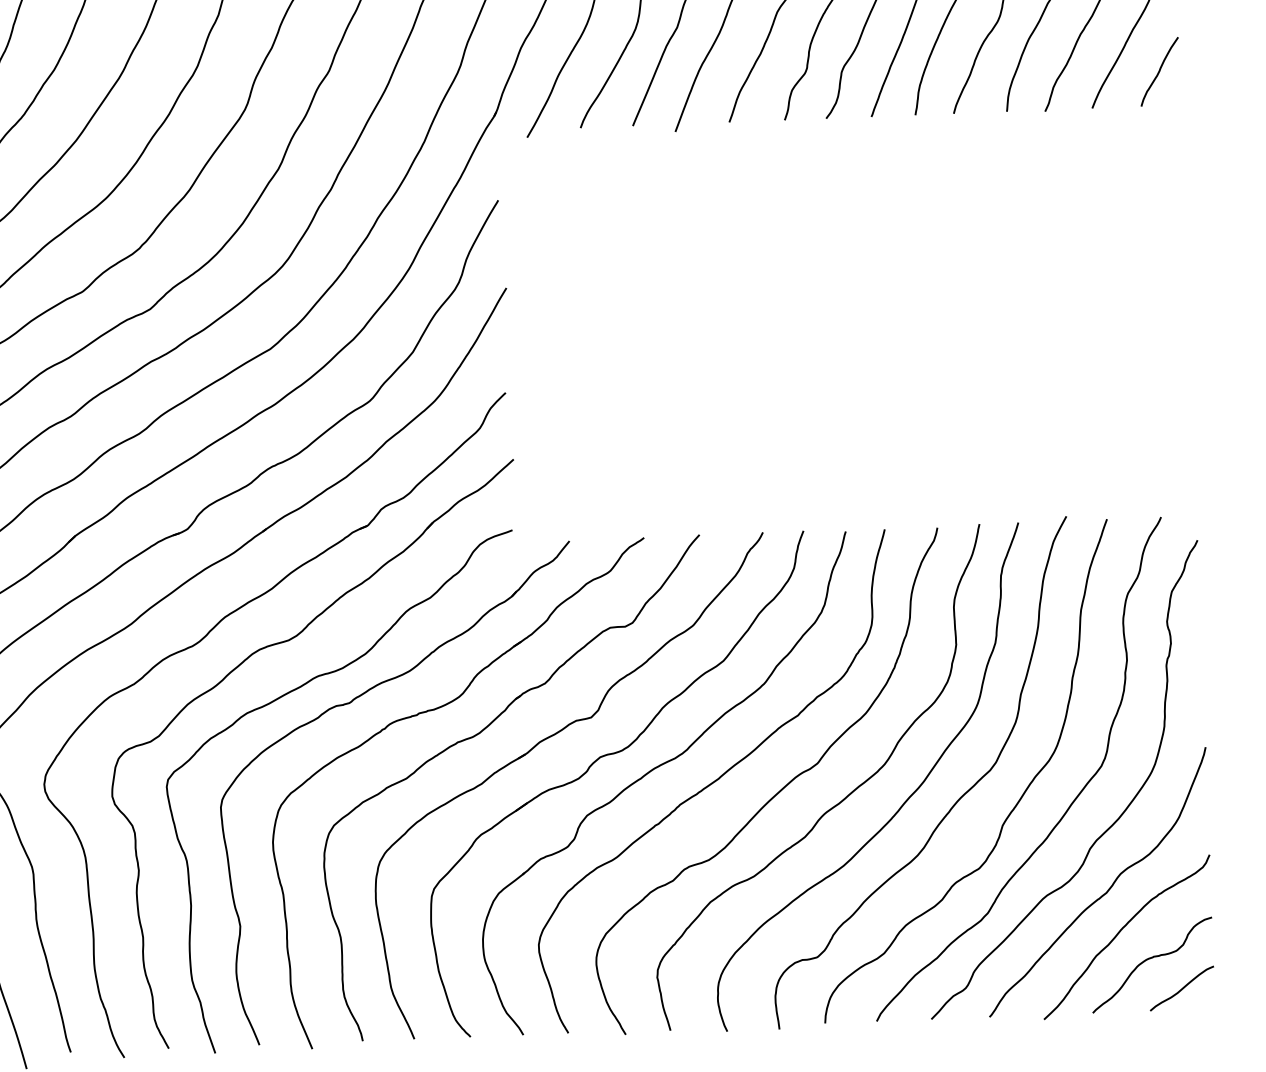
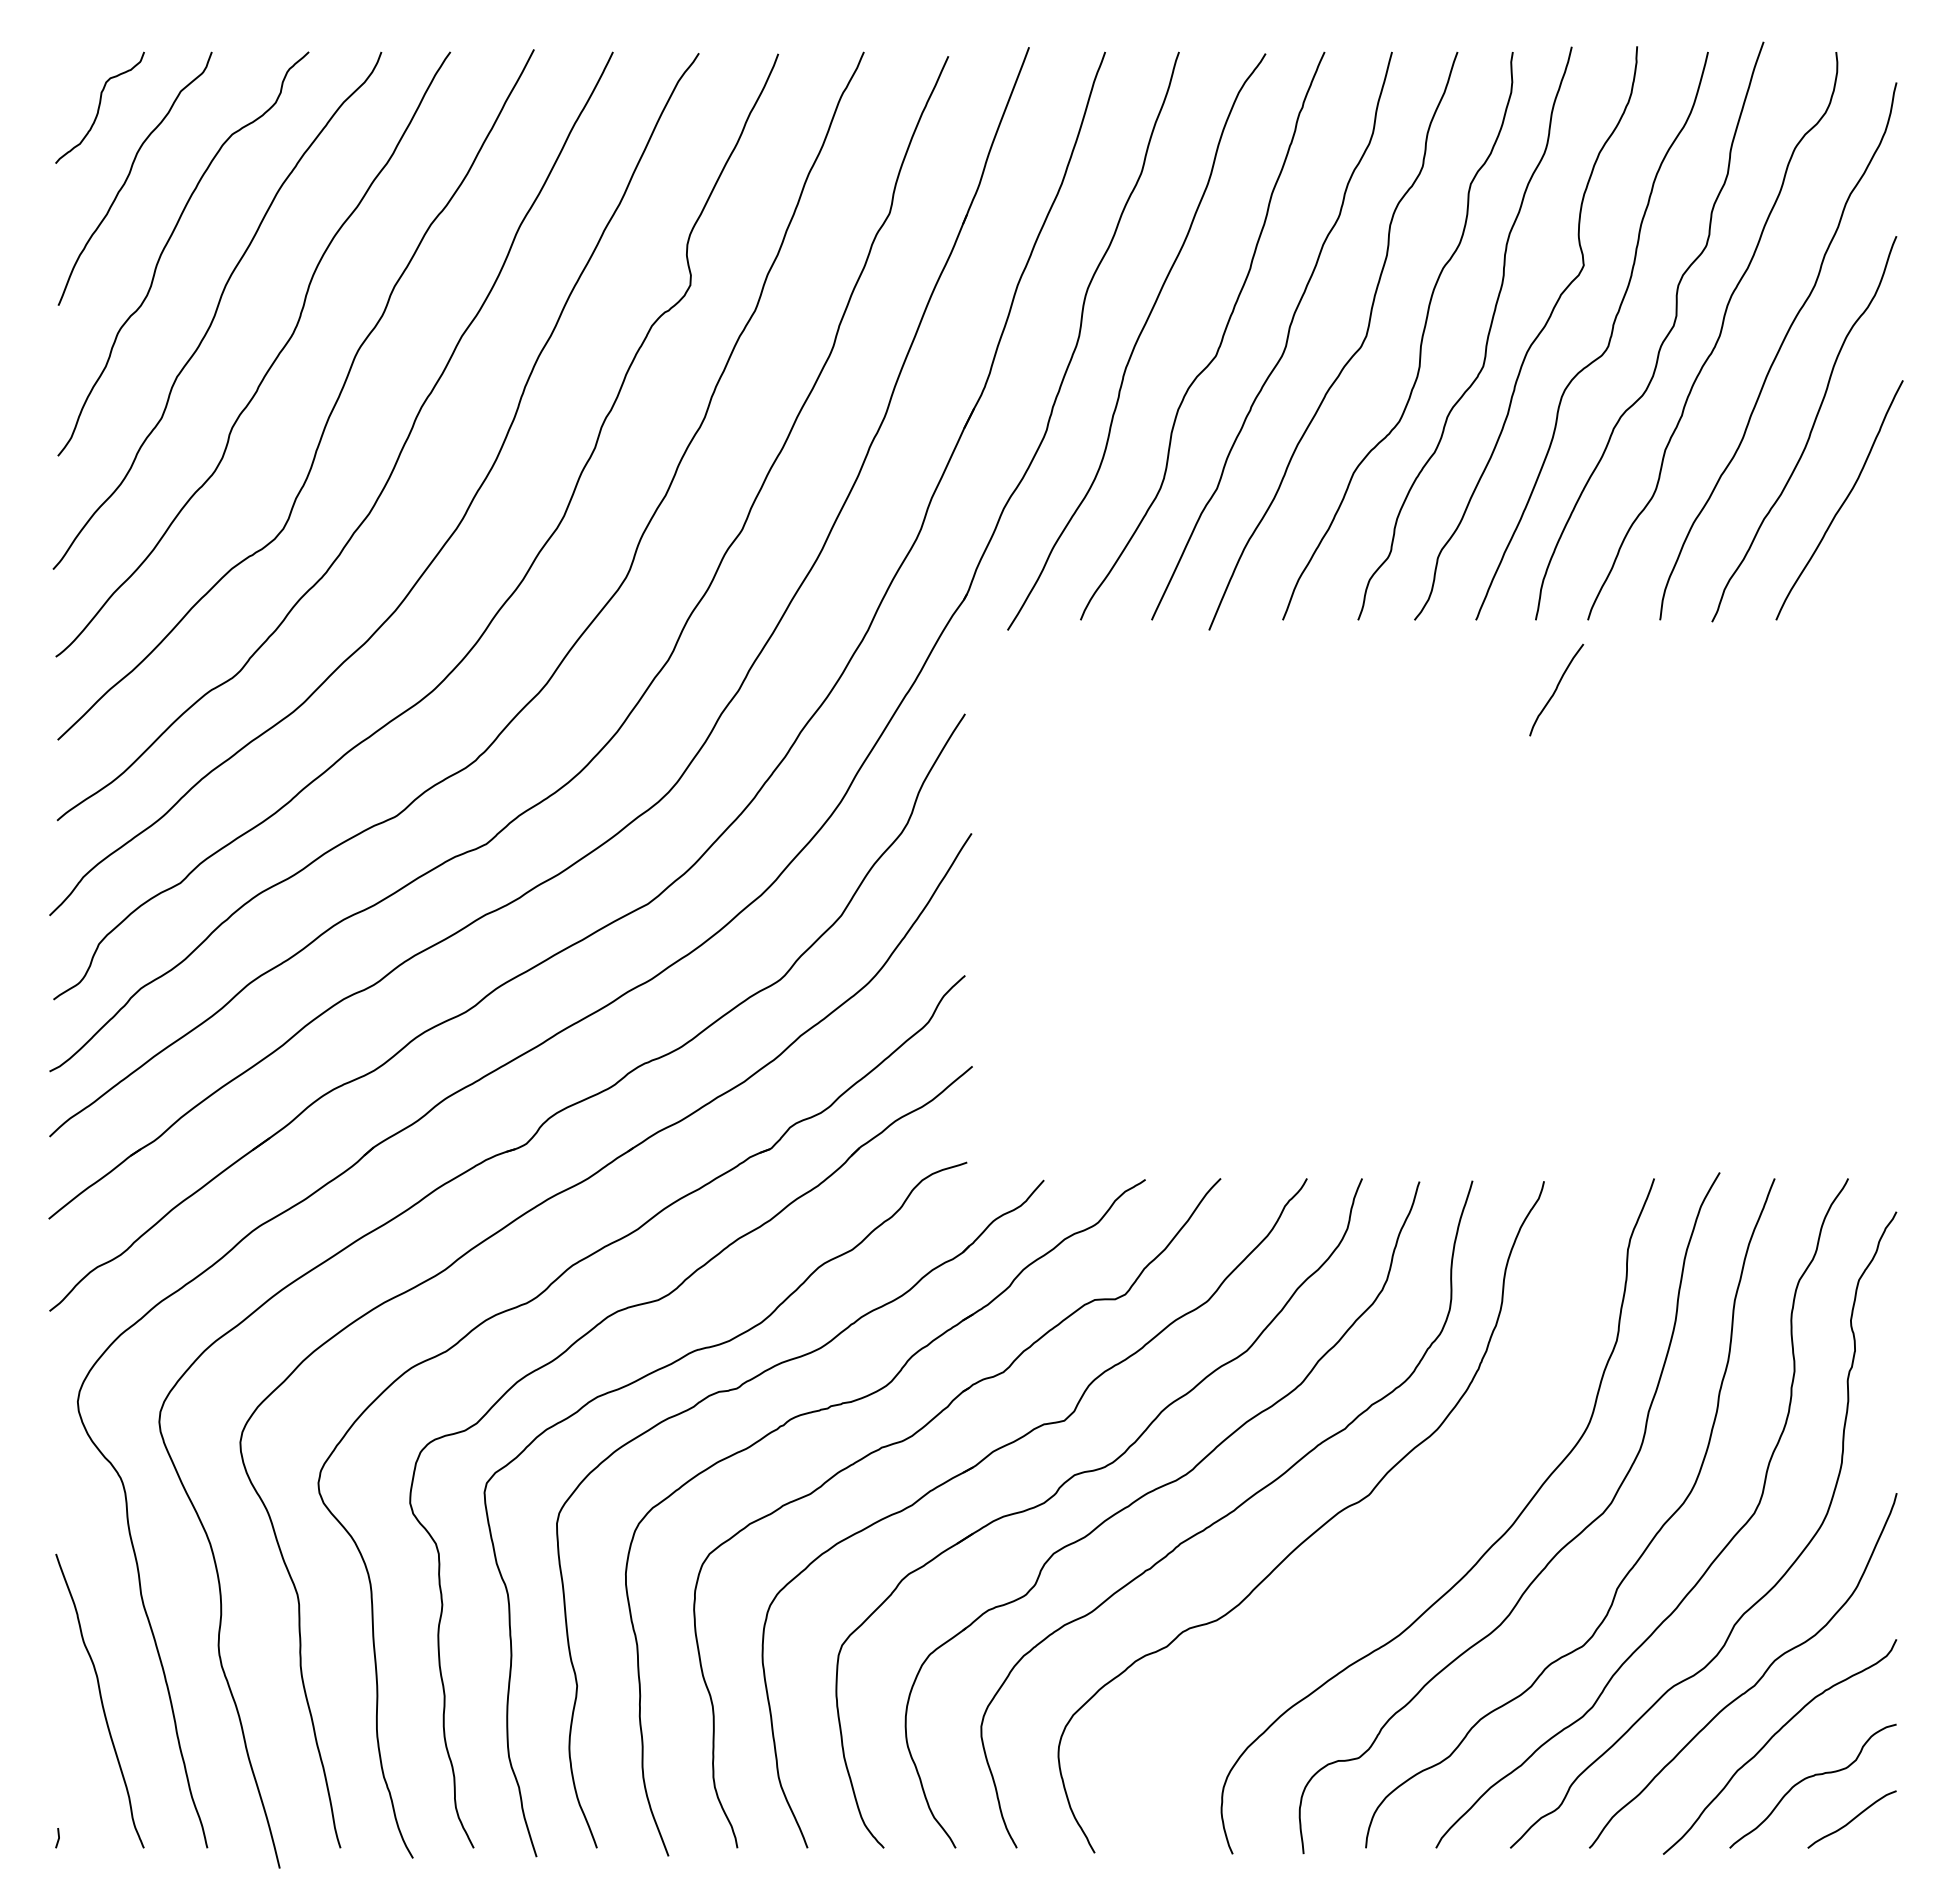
curve: (1159, 71) -> (1556, 689), moved
curve: (836, 804) -> (1392, 1551), removed

